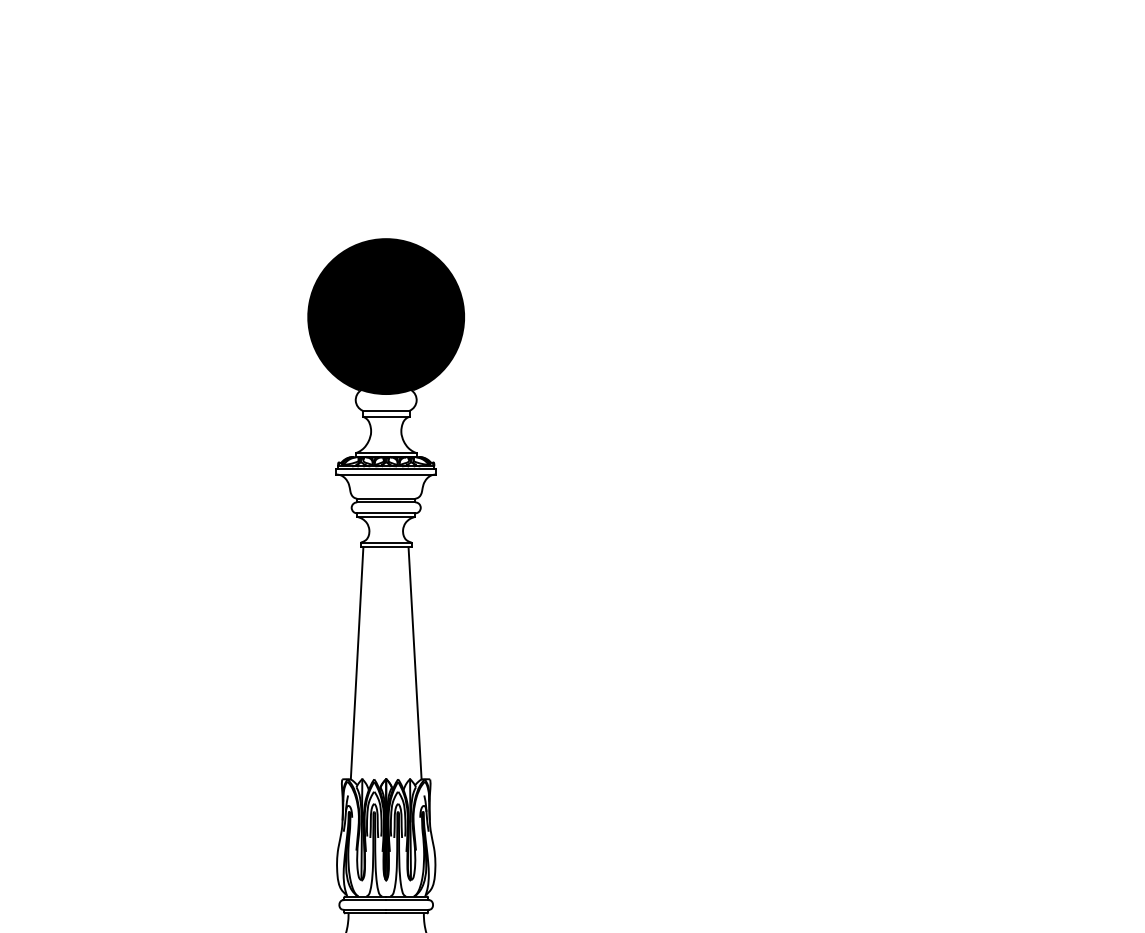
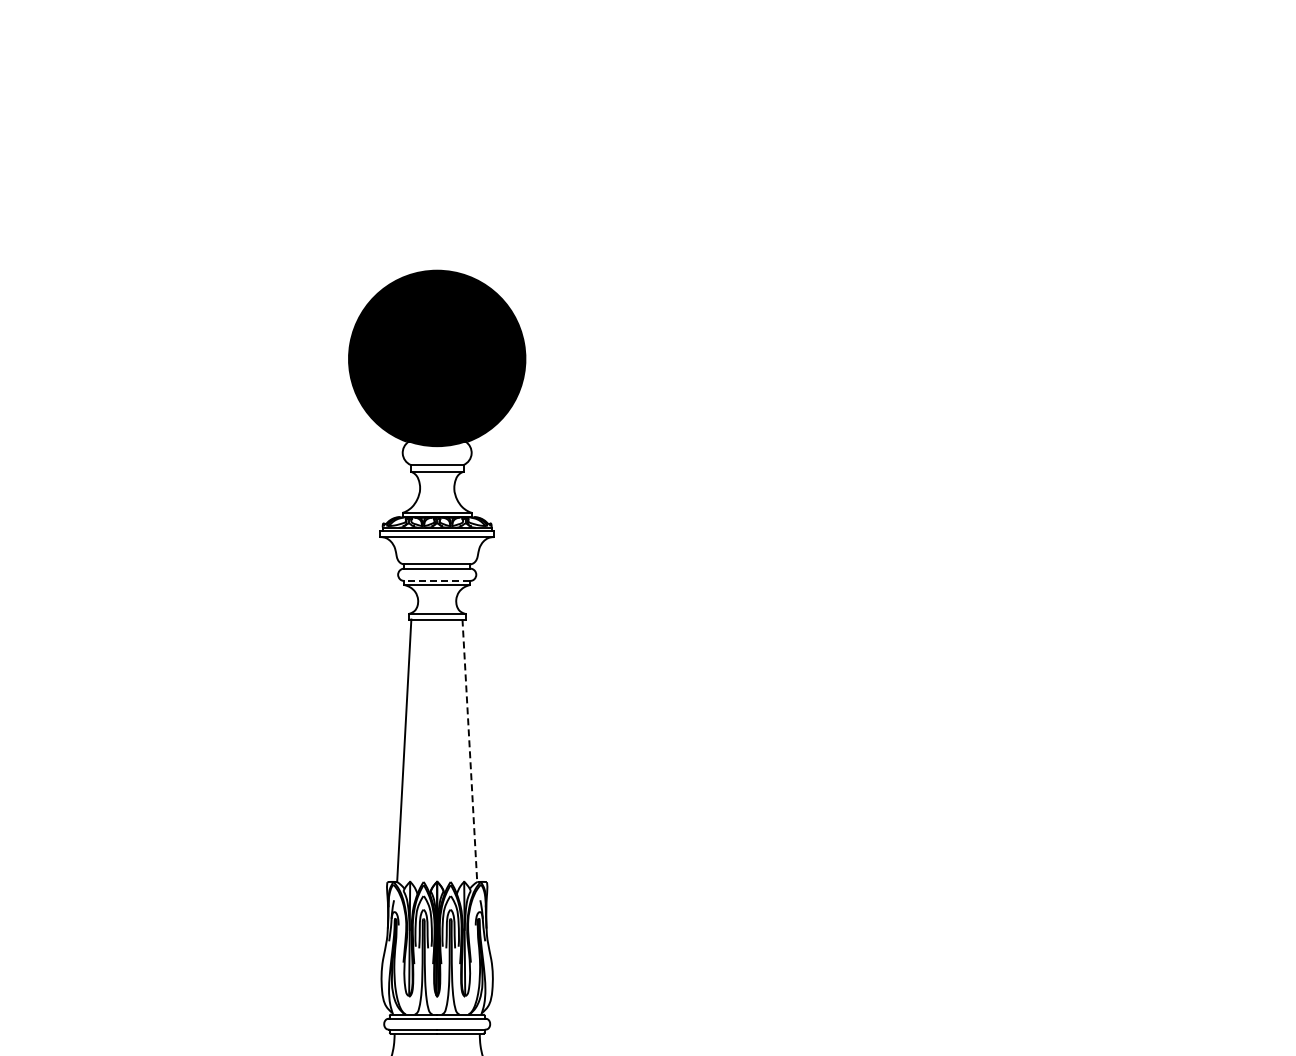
line: (386, 512) -> (437, 580), solid -> dashed
line: (414, 664) -> (469, 751), solid -> dashed

